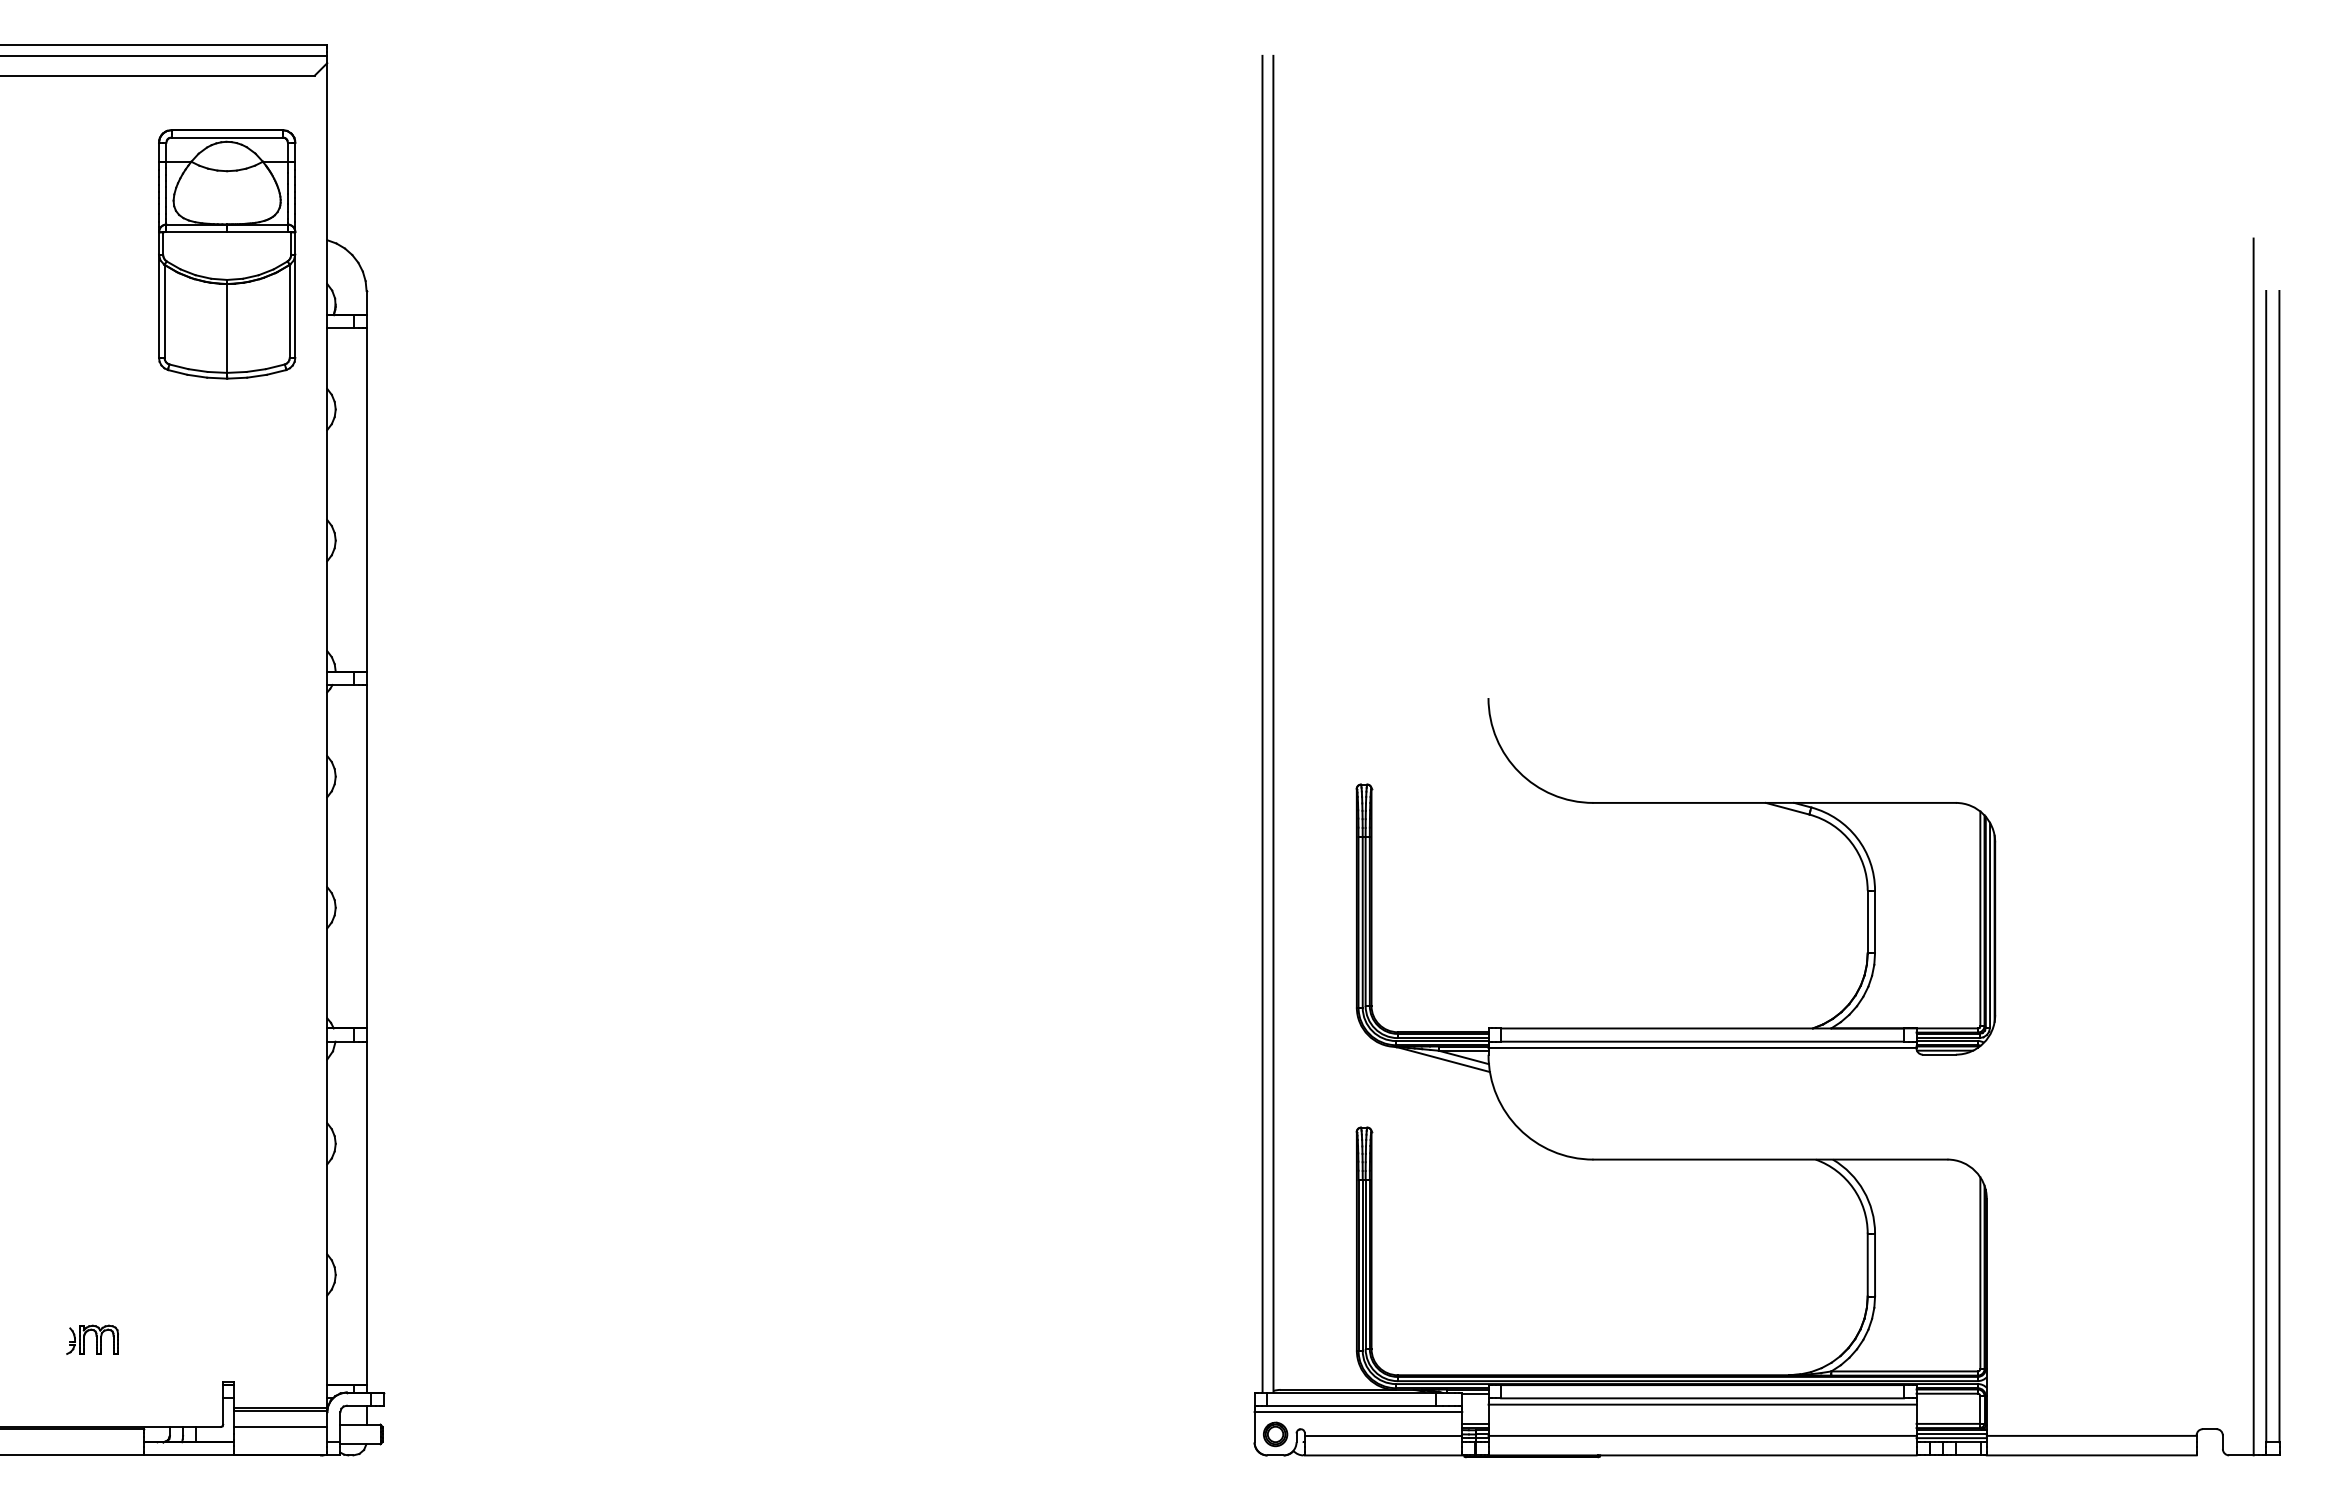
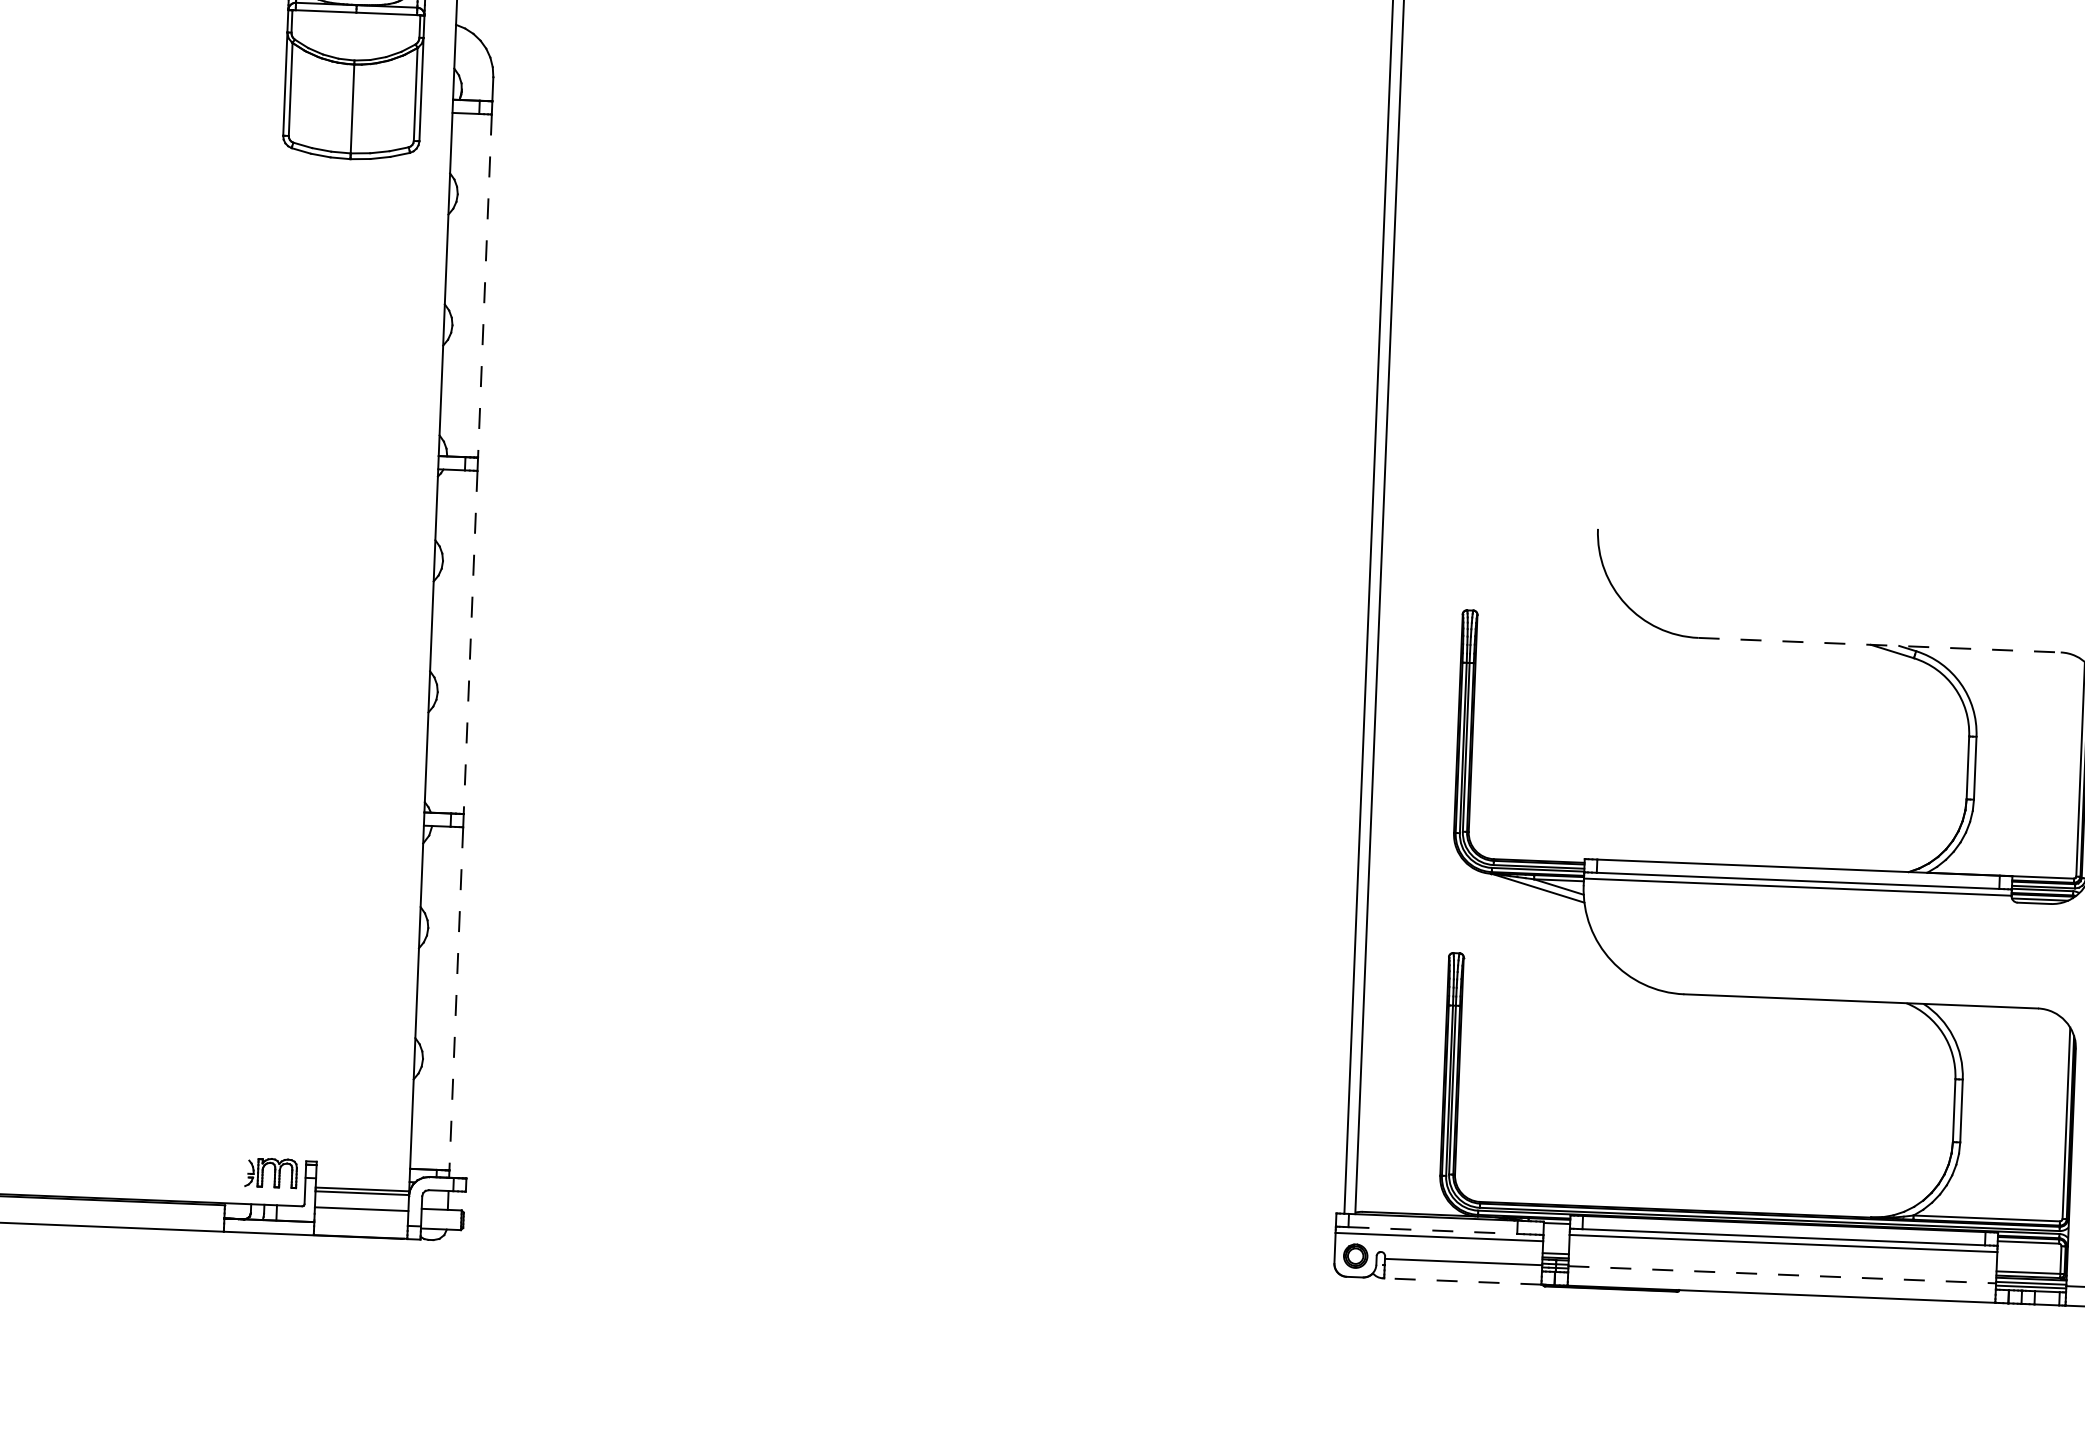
line: (366, 500) -> (484, 286), solid -> dashed
line: (1775, 802) -> (1880, 644), solid -> dashed
line: (366, 856) -> (470, 642), solid -> dashed
line: (366, 1213) -> (456, 998), solid -> dashed
part: (92, 1339) -> (271, 1172), moved
line: (1352, 1405) -> (1433, 1230), solid -> dashed
line: (1702, 1435) -> (1782, 1274), solid -> dashed
line: (1383, 1455) -> (1462, 1281), solid -> dashed

